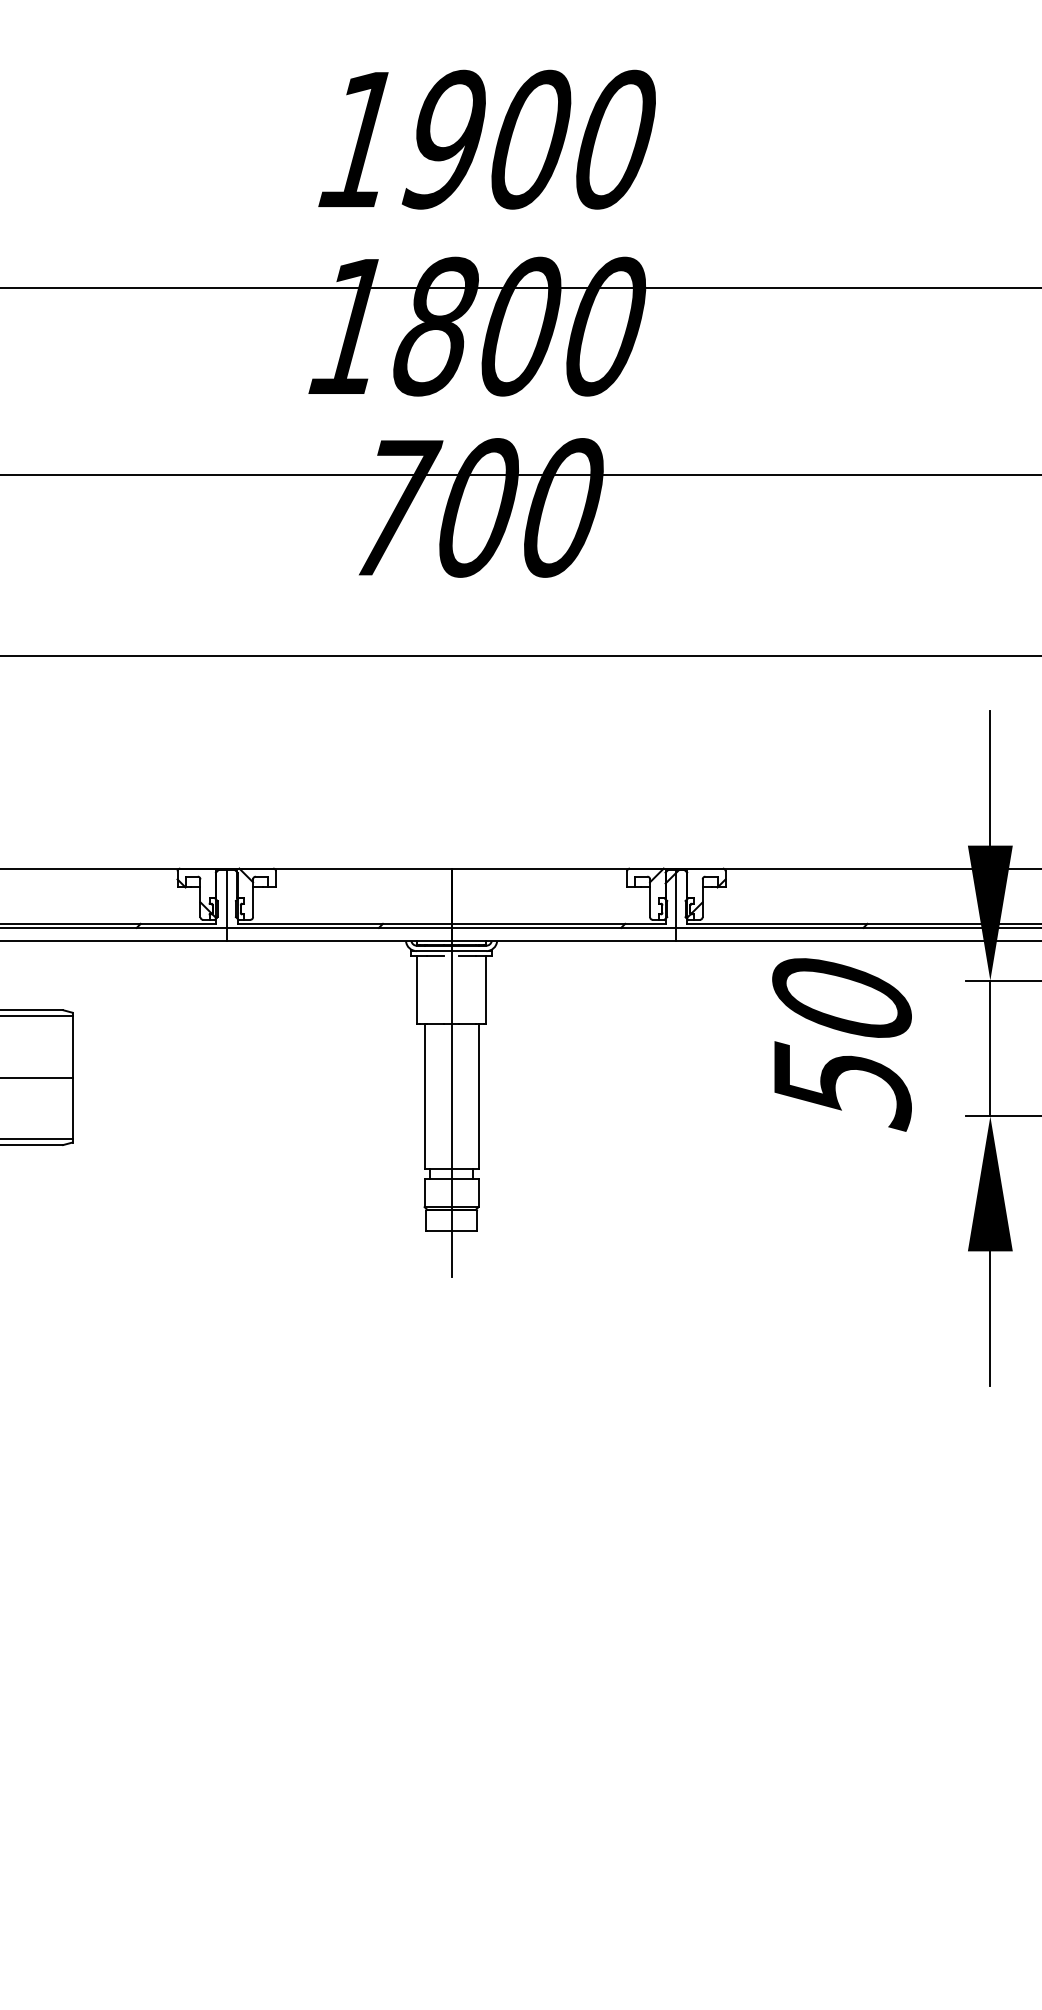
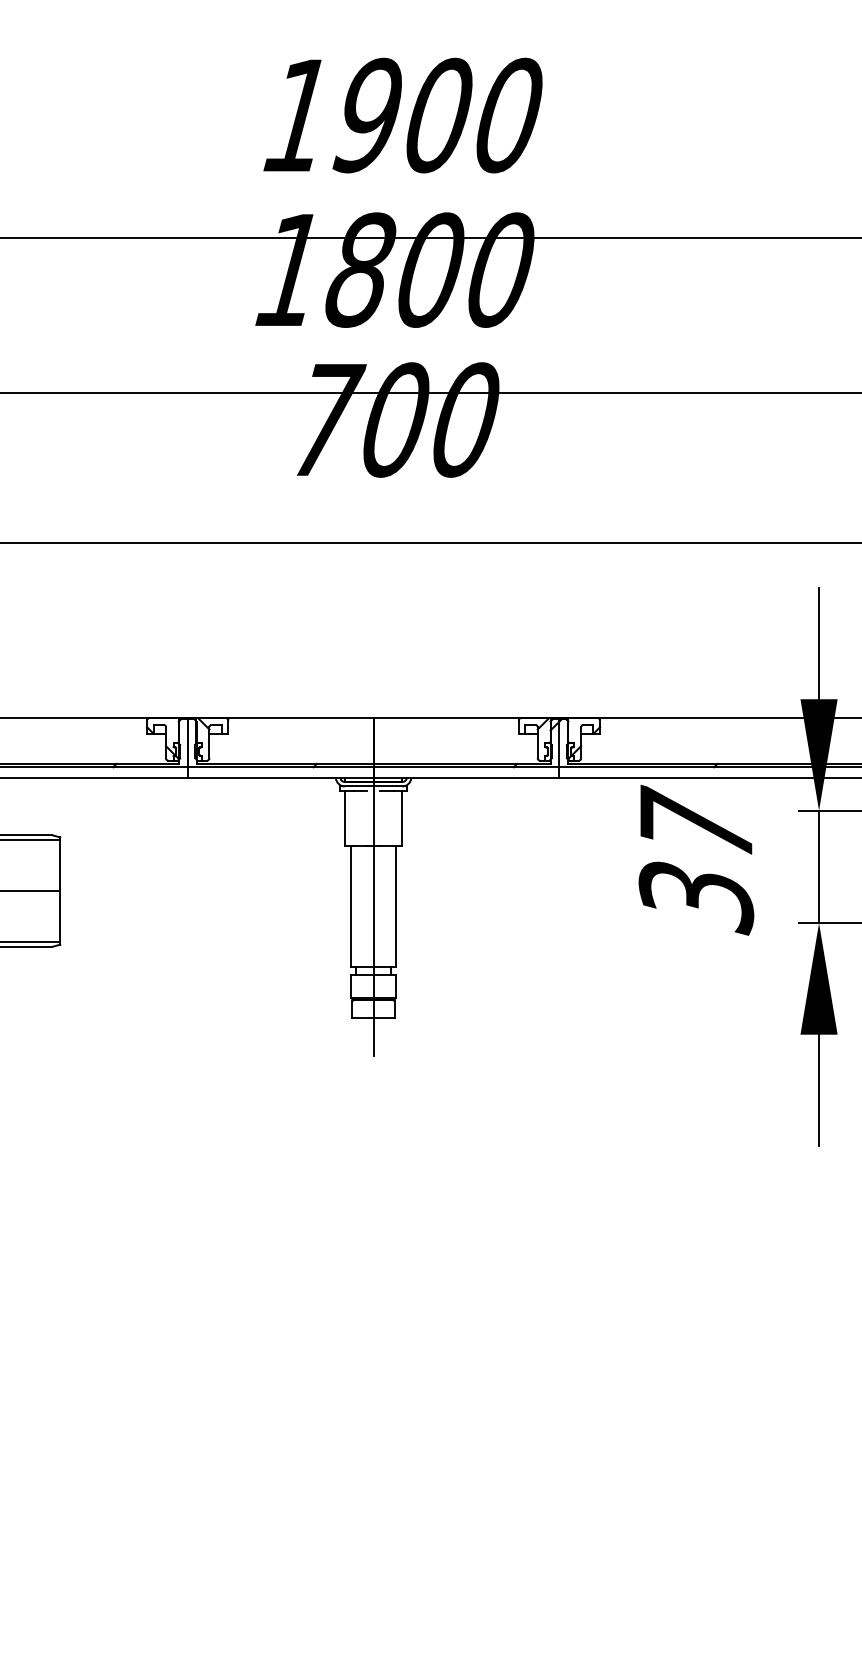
text: (841, 1040) -> (695, 860), 50 -> 37

